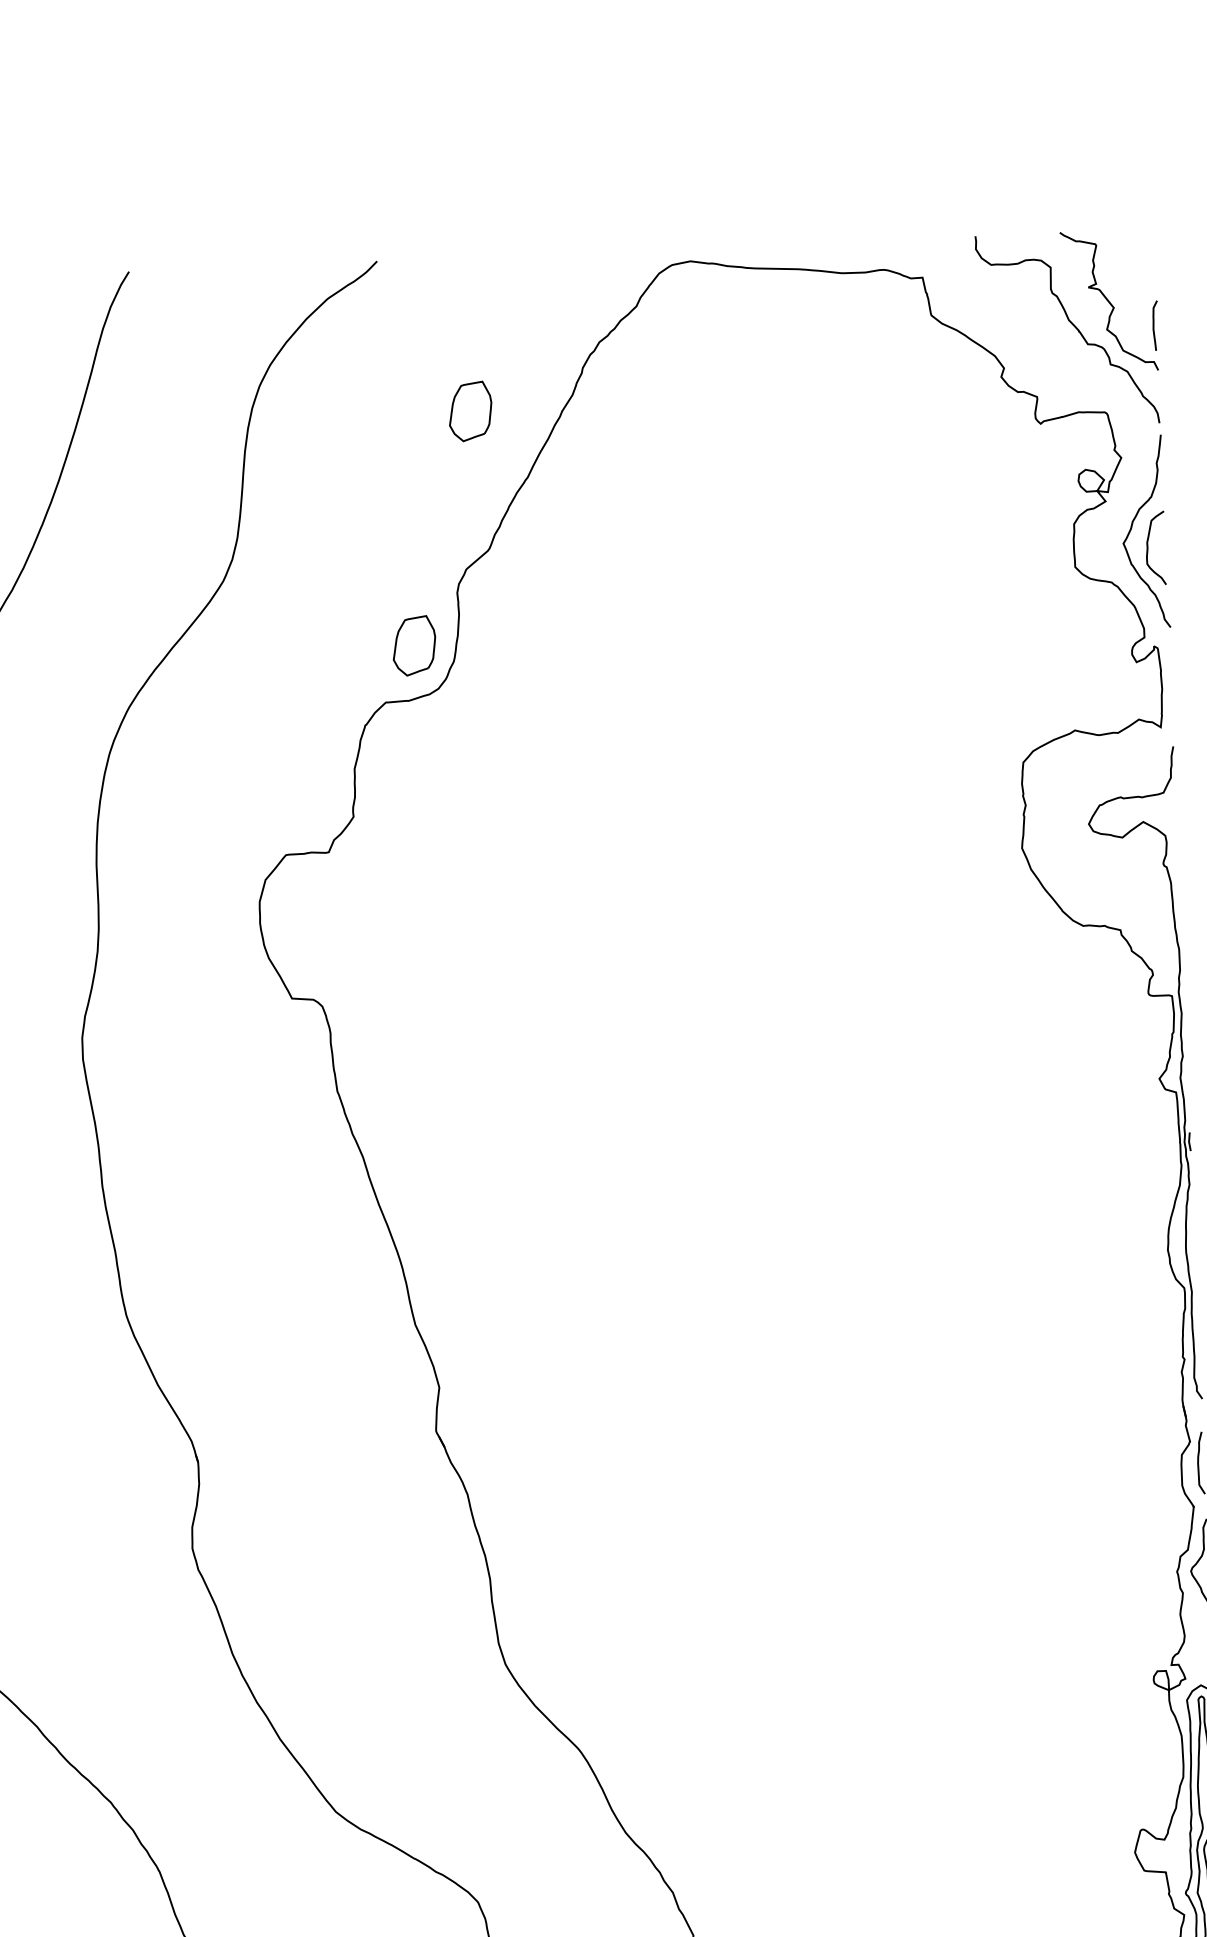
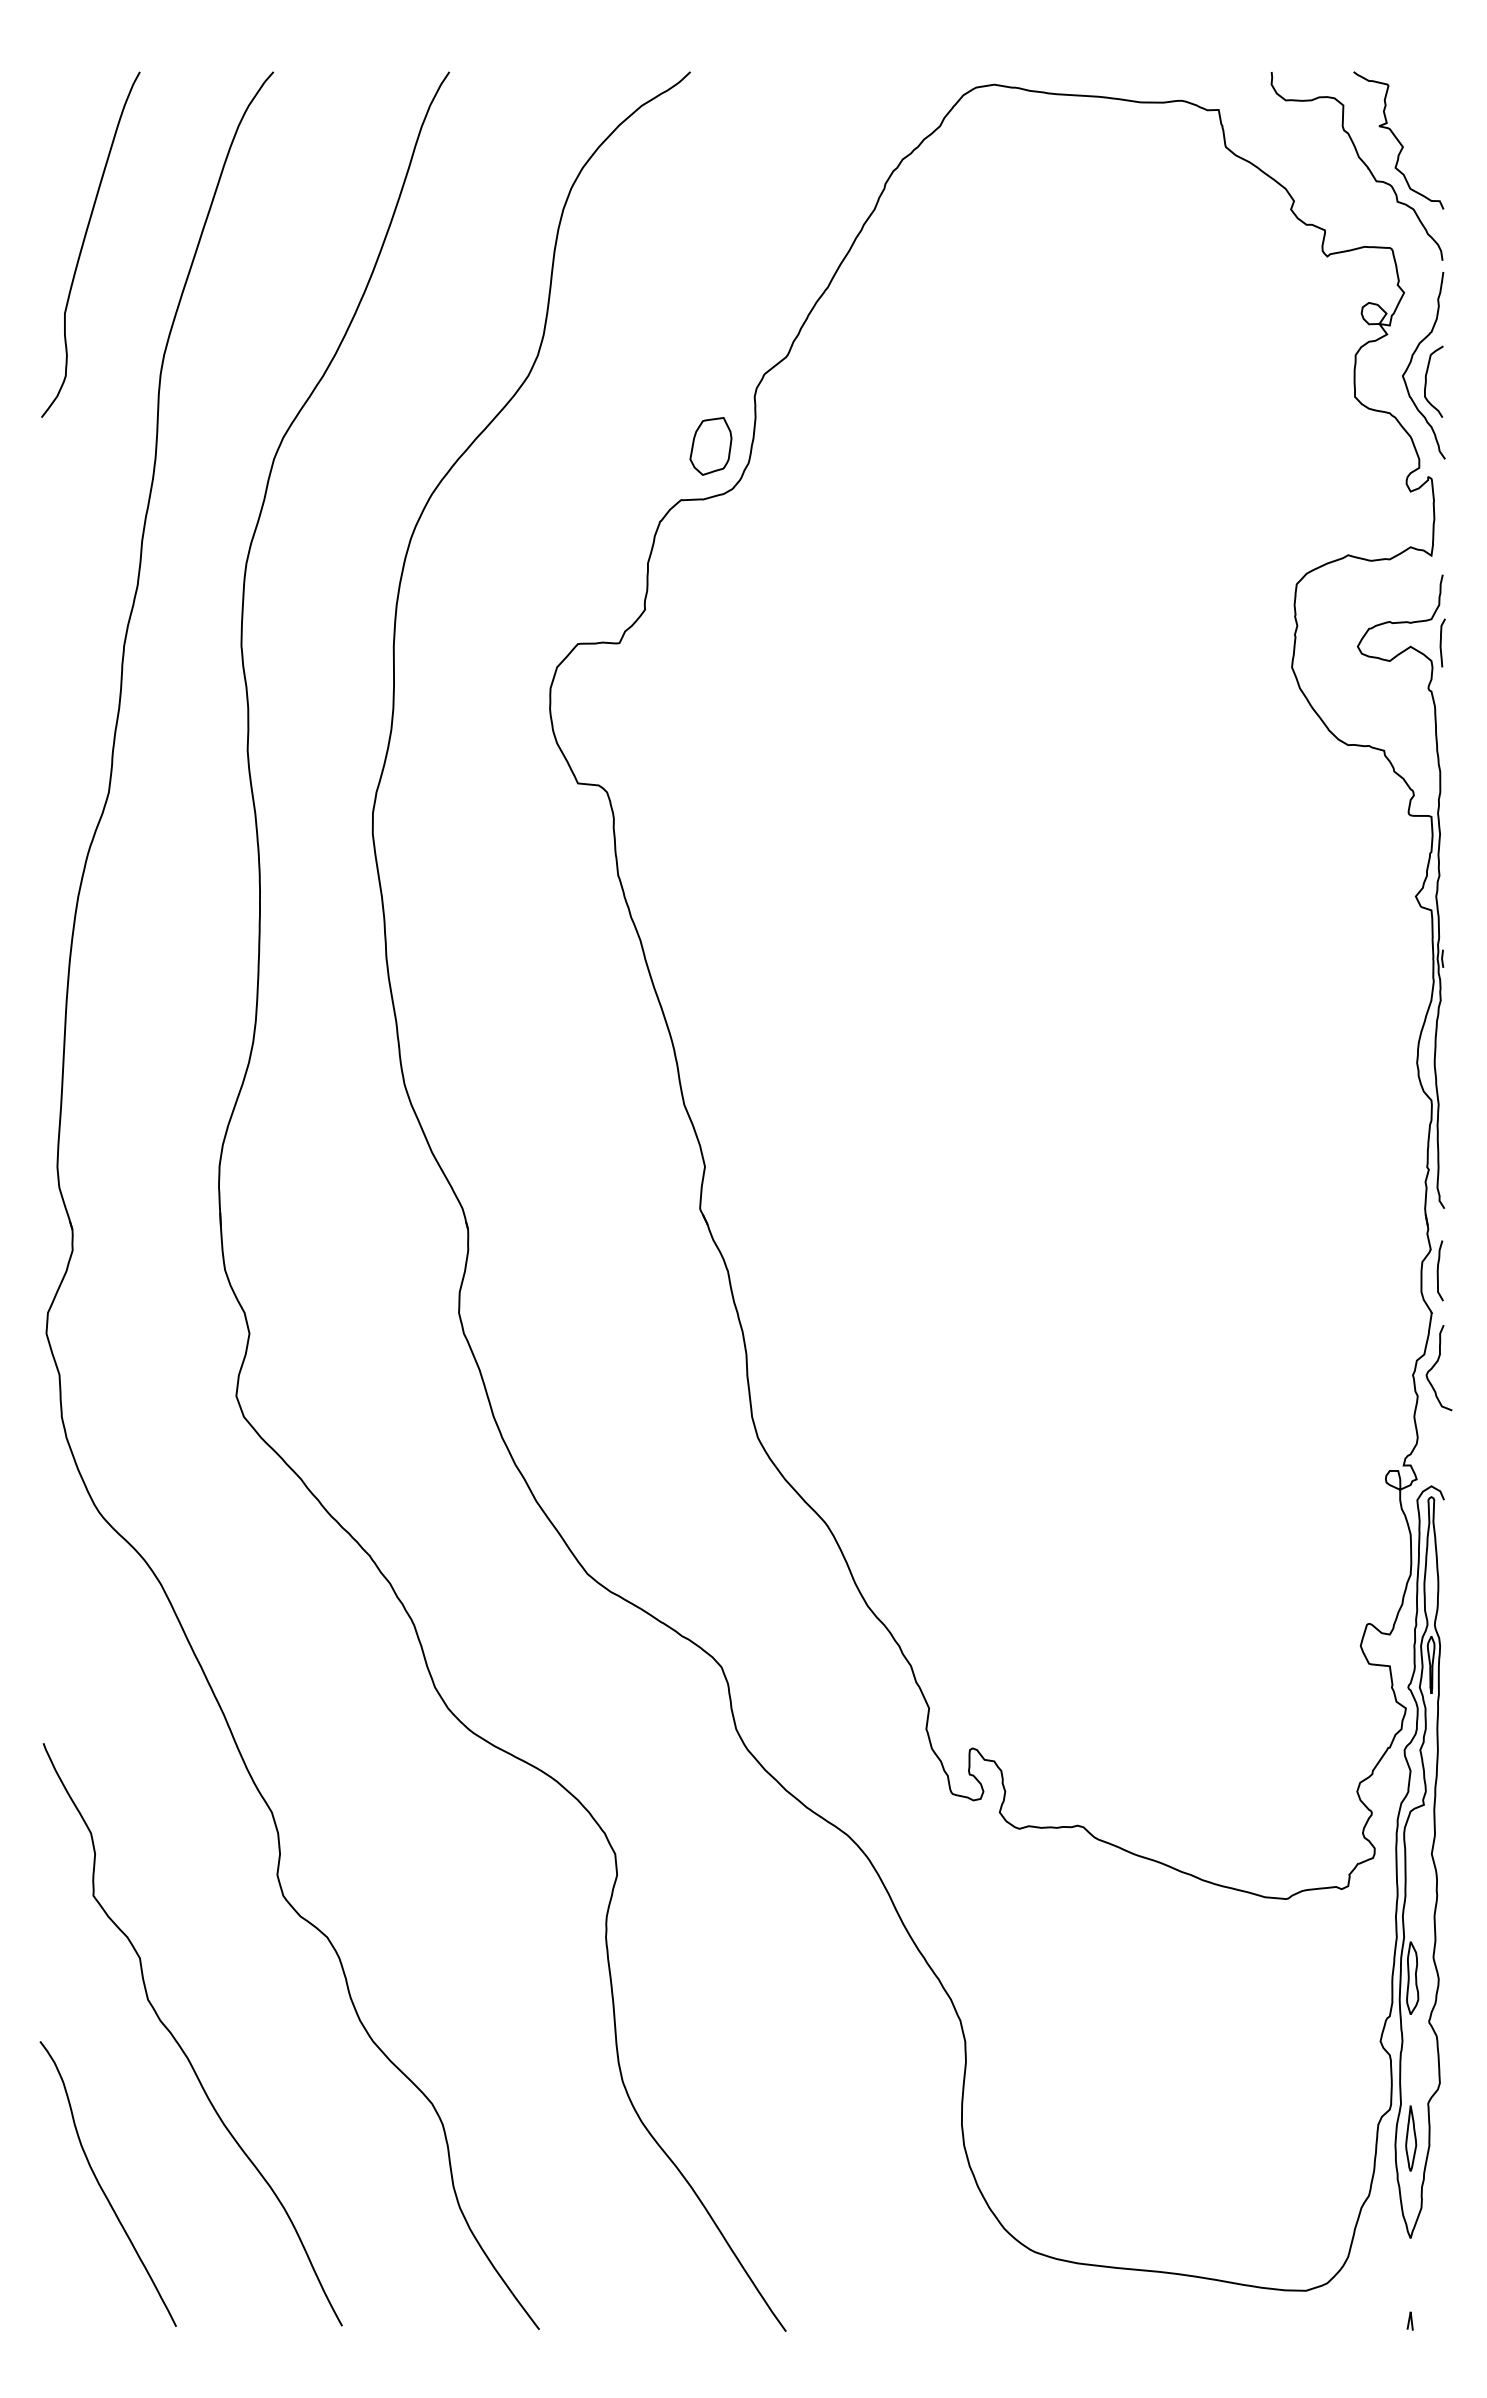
curve: (1154, 325) -> (1441, 642), moved
part: (470, 411) -> (774, 221), removed

